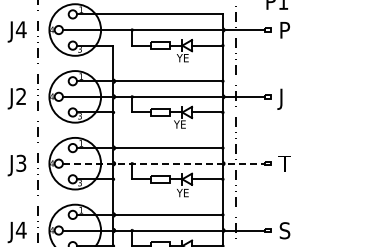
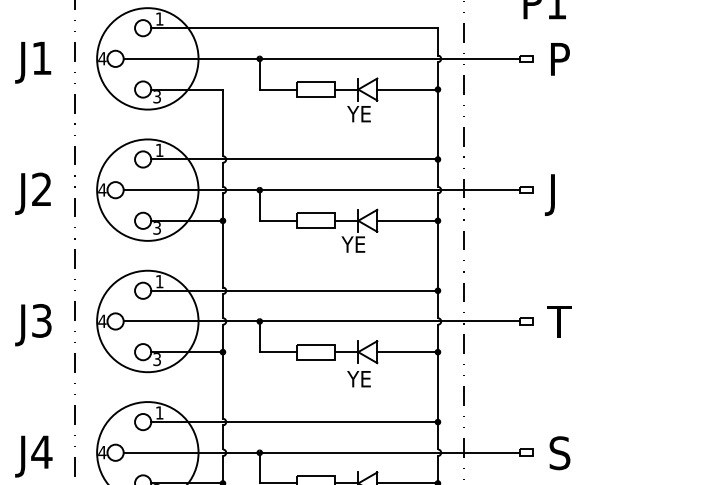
text: (20, 29) -> (40, 57), J4 -> J1
line: (163, 163) -> (321, 321), dashed -> solid

